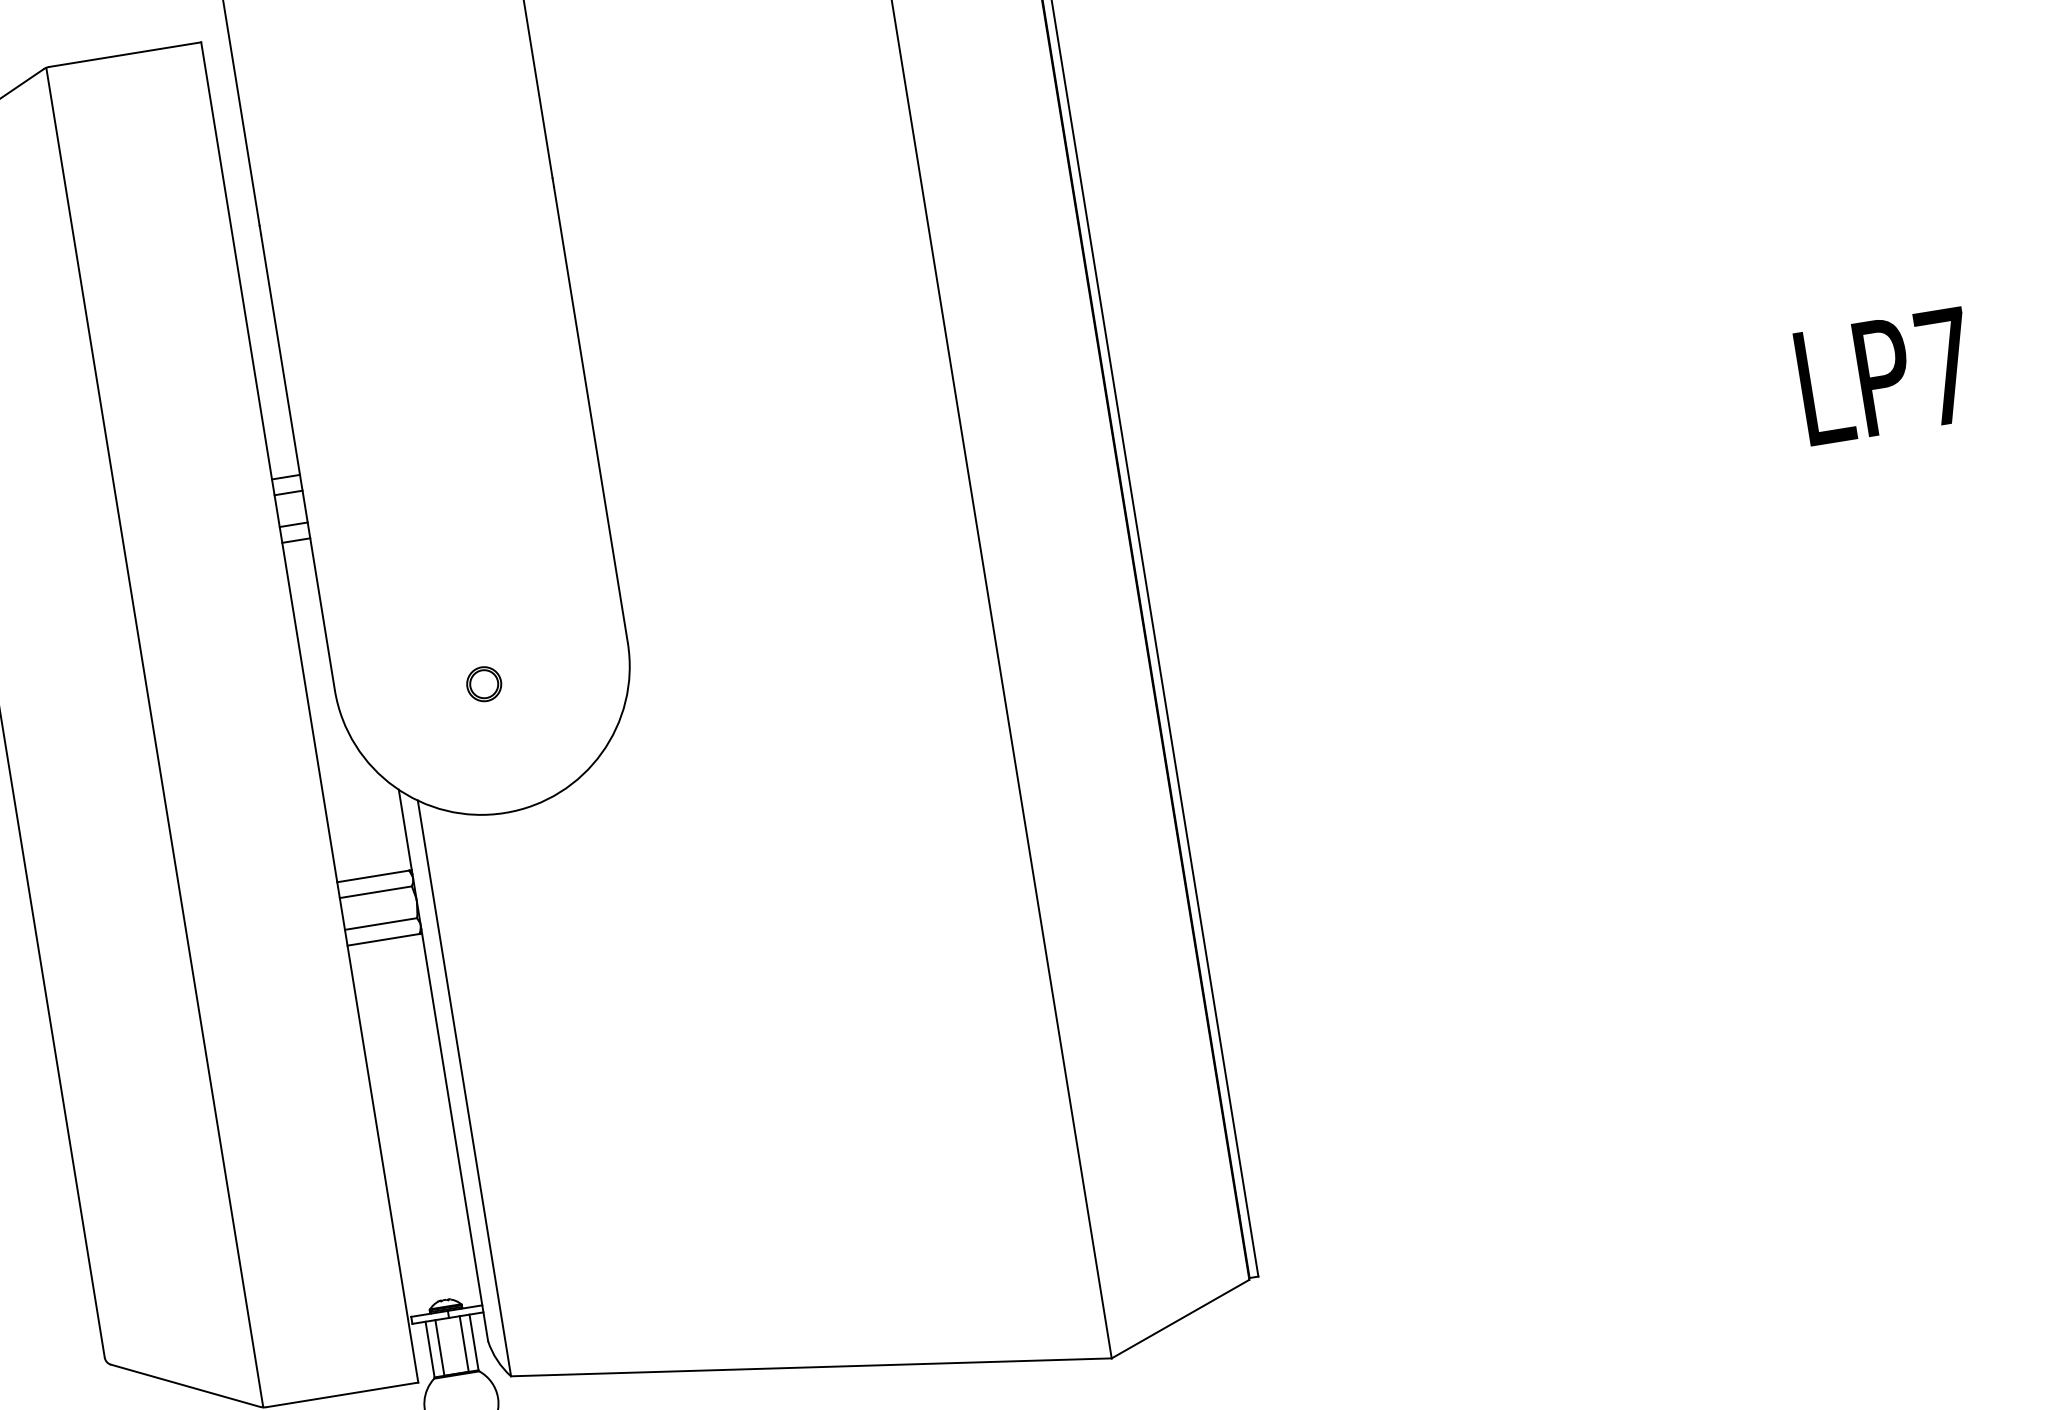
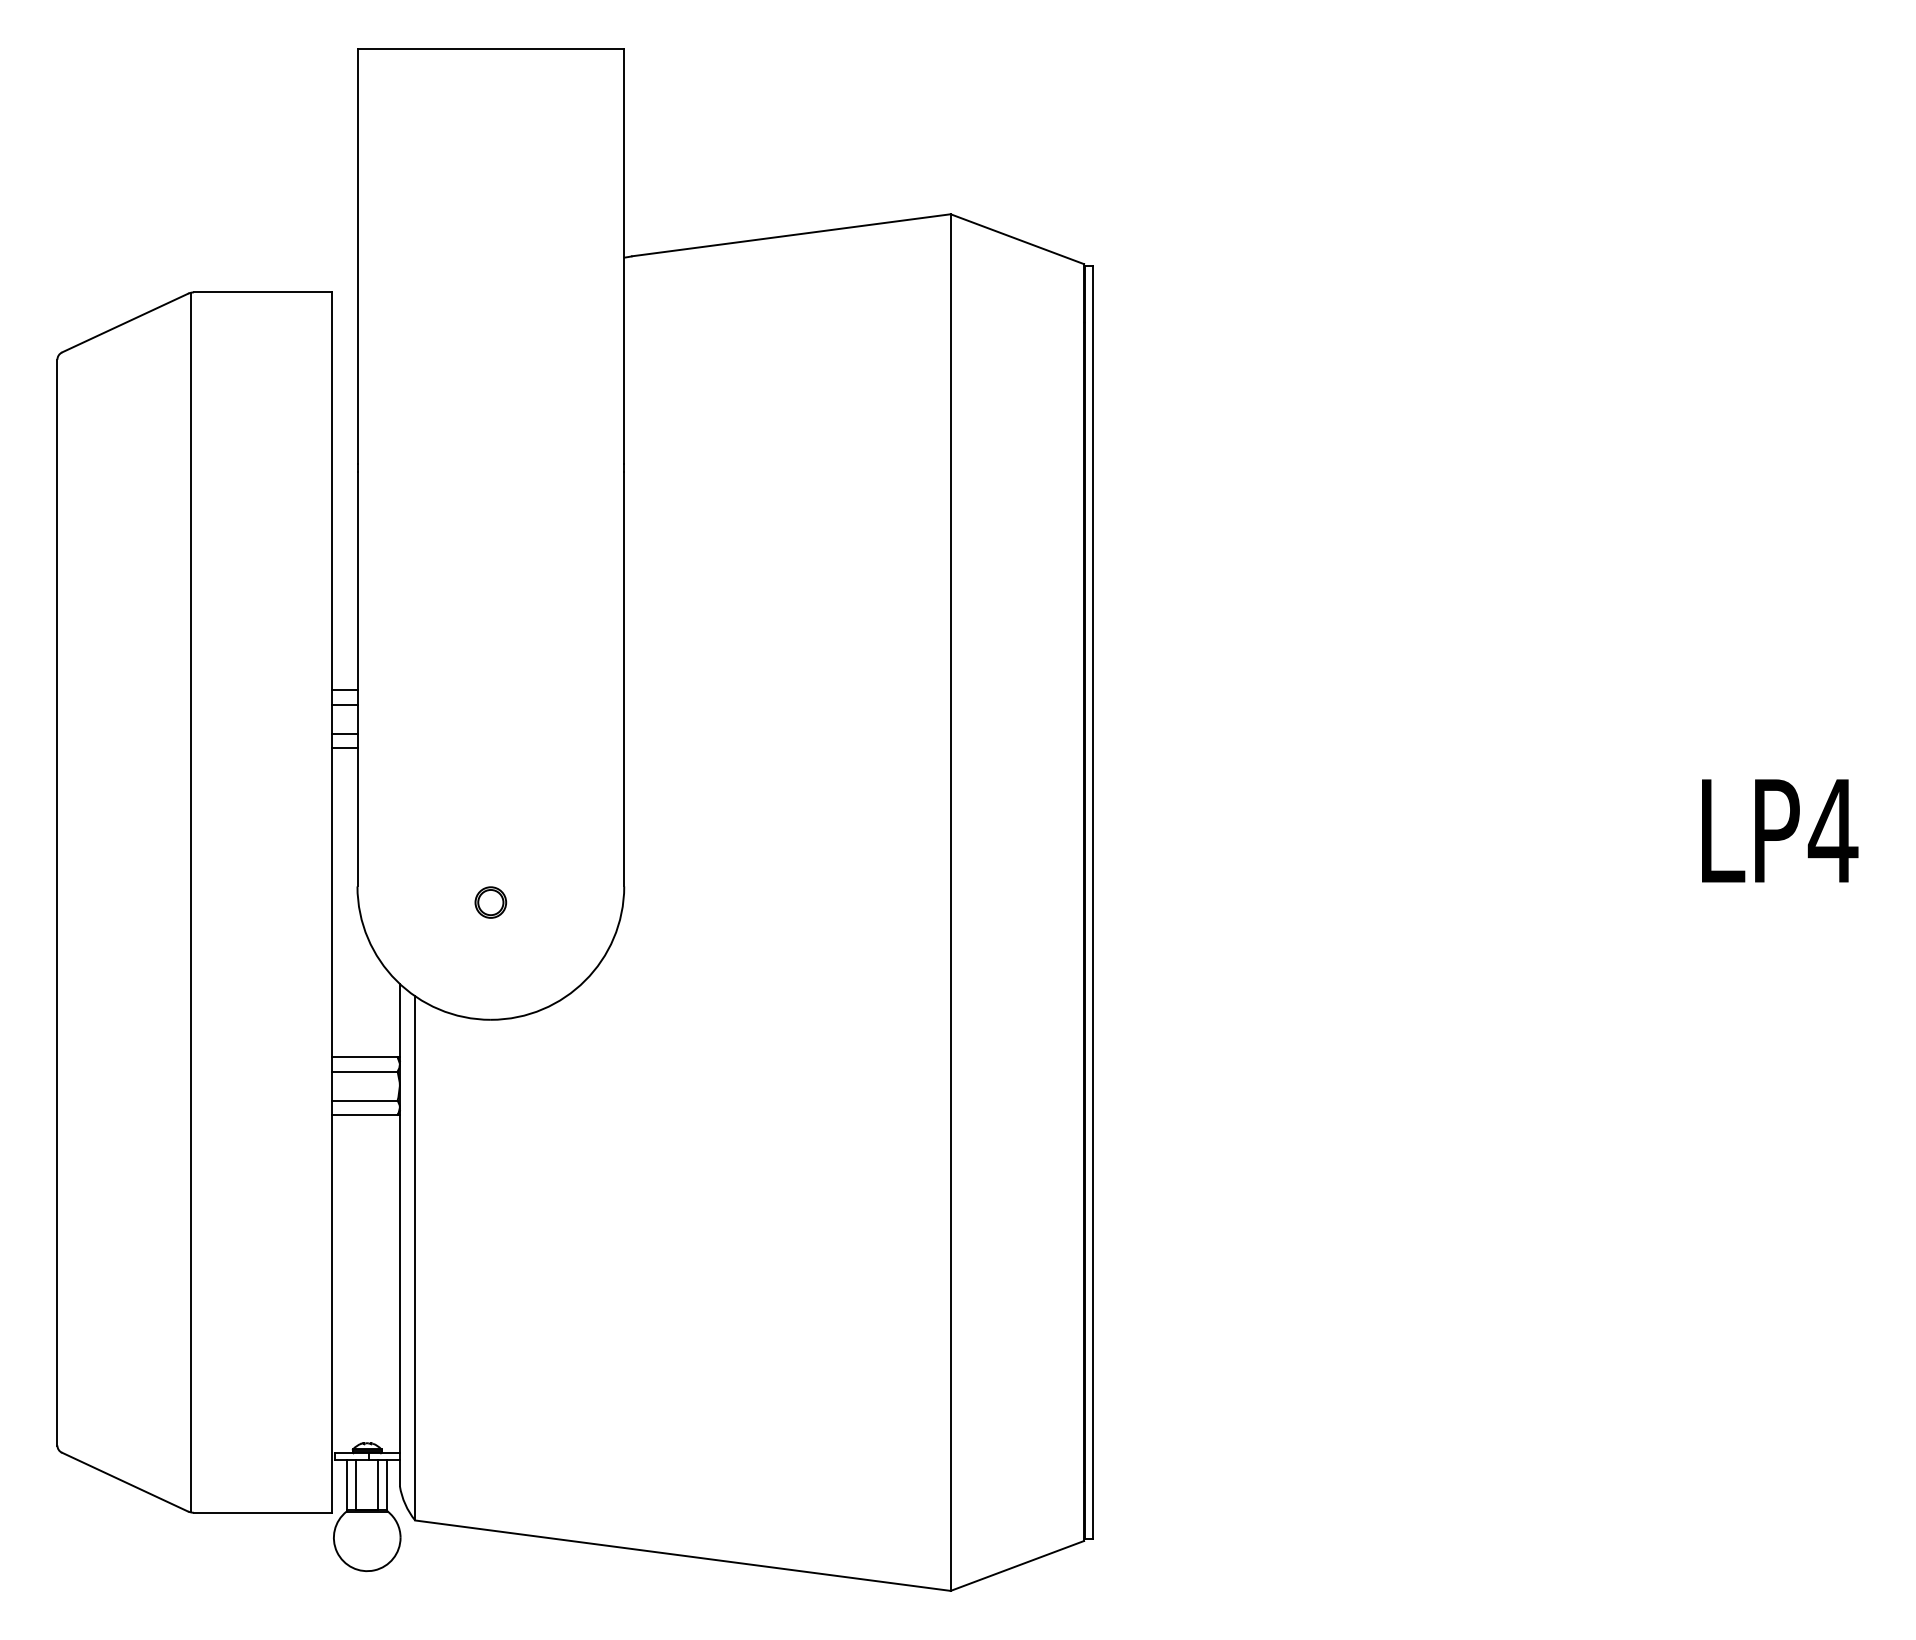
text: (1944, 366) -> (1832, 830), LP7 -> LP4

